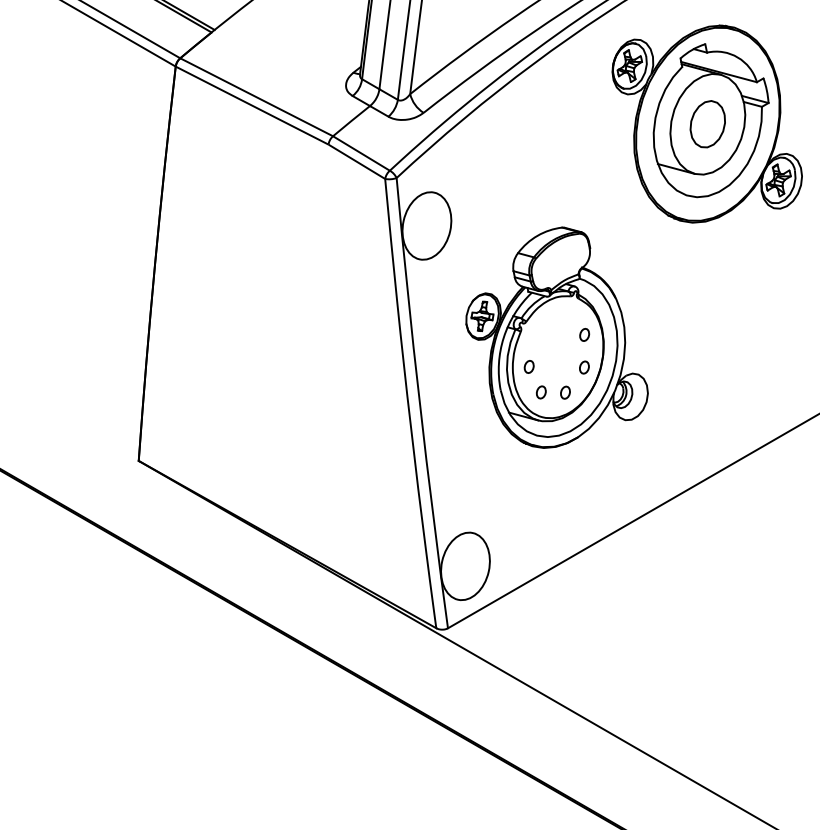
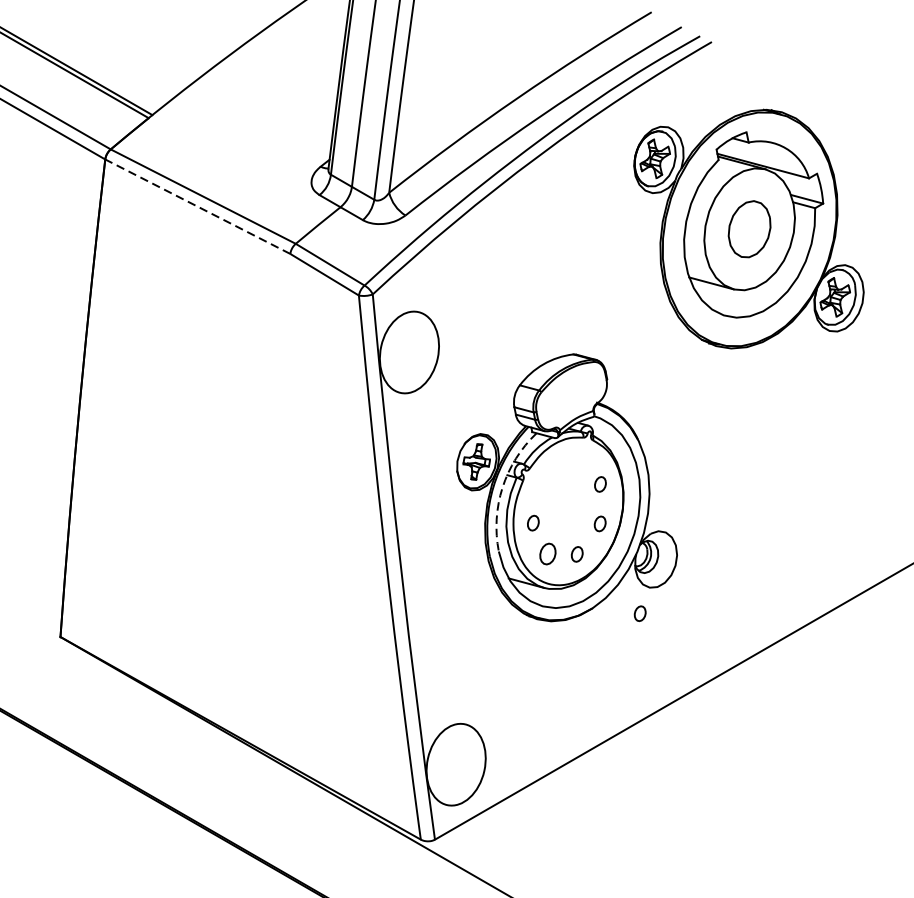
line: (252, 105) -> (198, 206), solid -> dashed
arc: (503, 337) -> (502, 487), solid -> dashed
part: (541, 392) -> (548, 554), size x1.4
part: (617, 441) -> (640, 613), added

